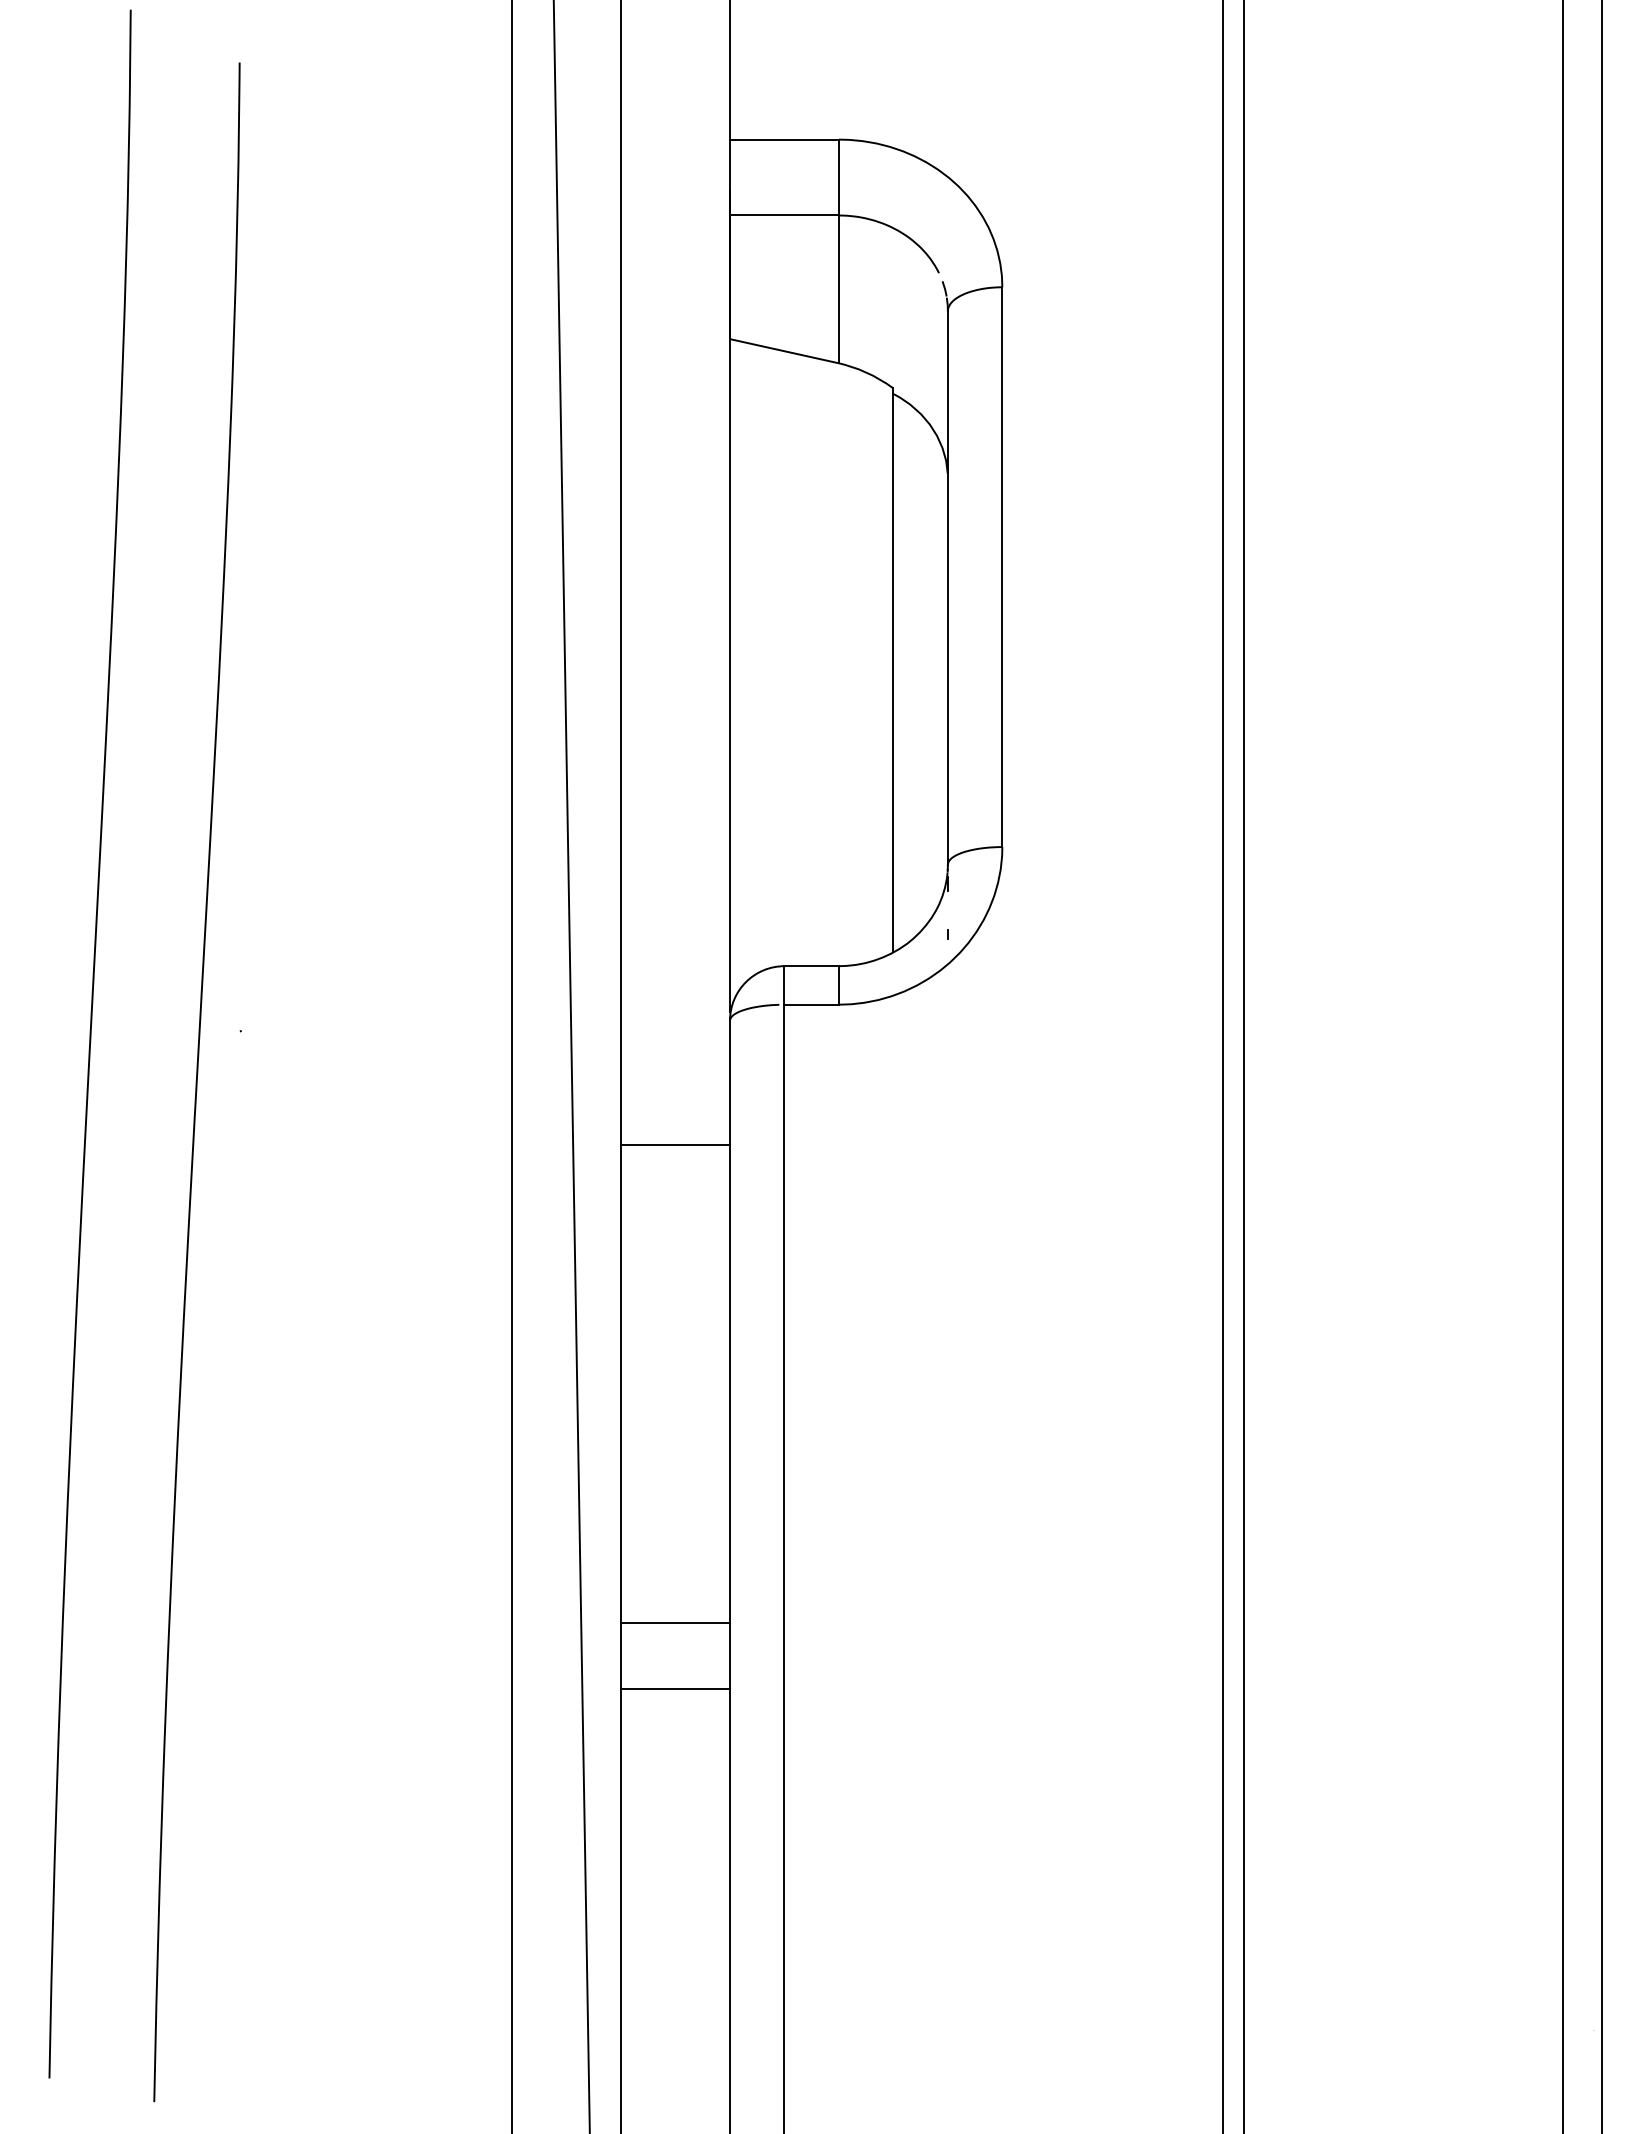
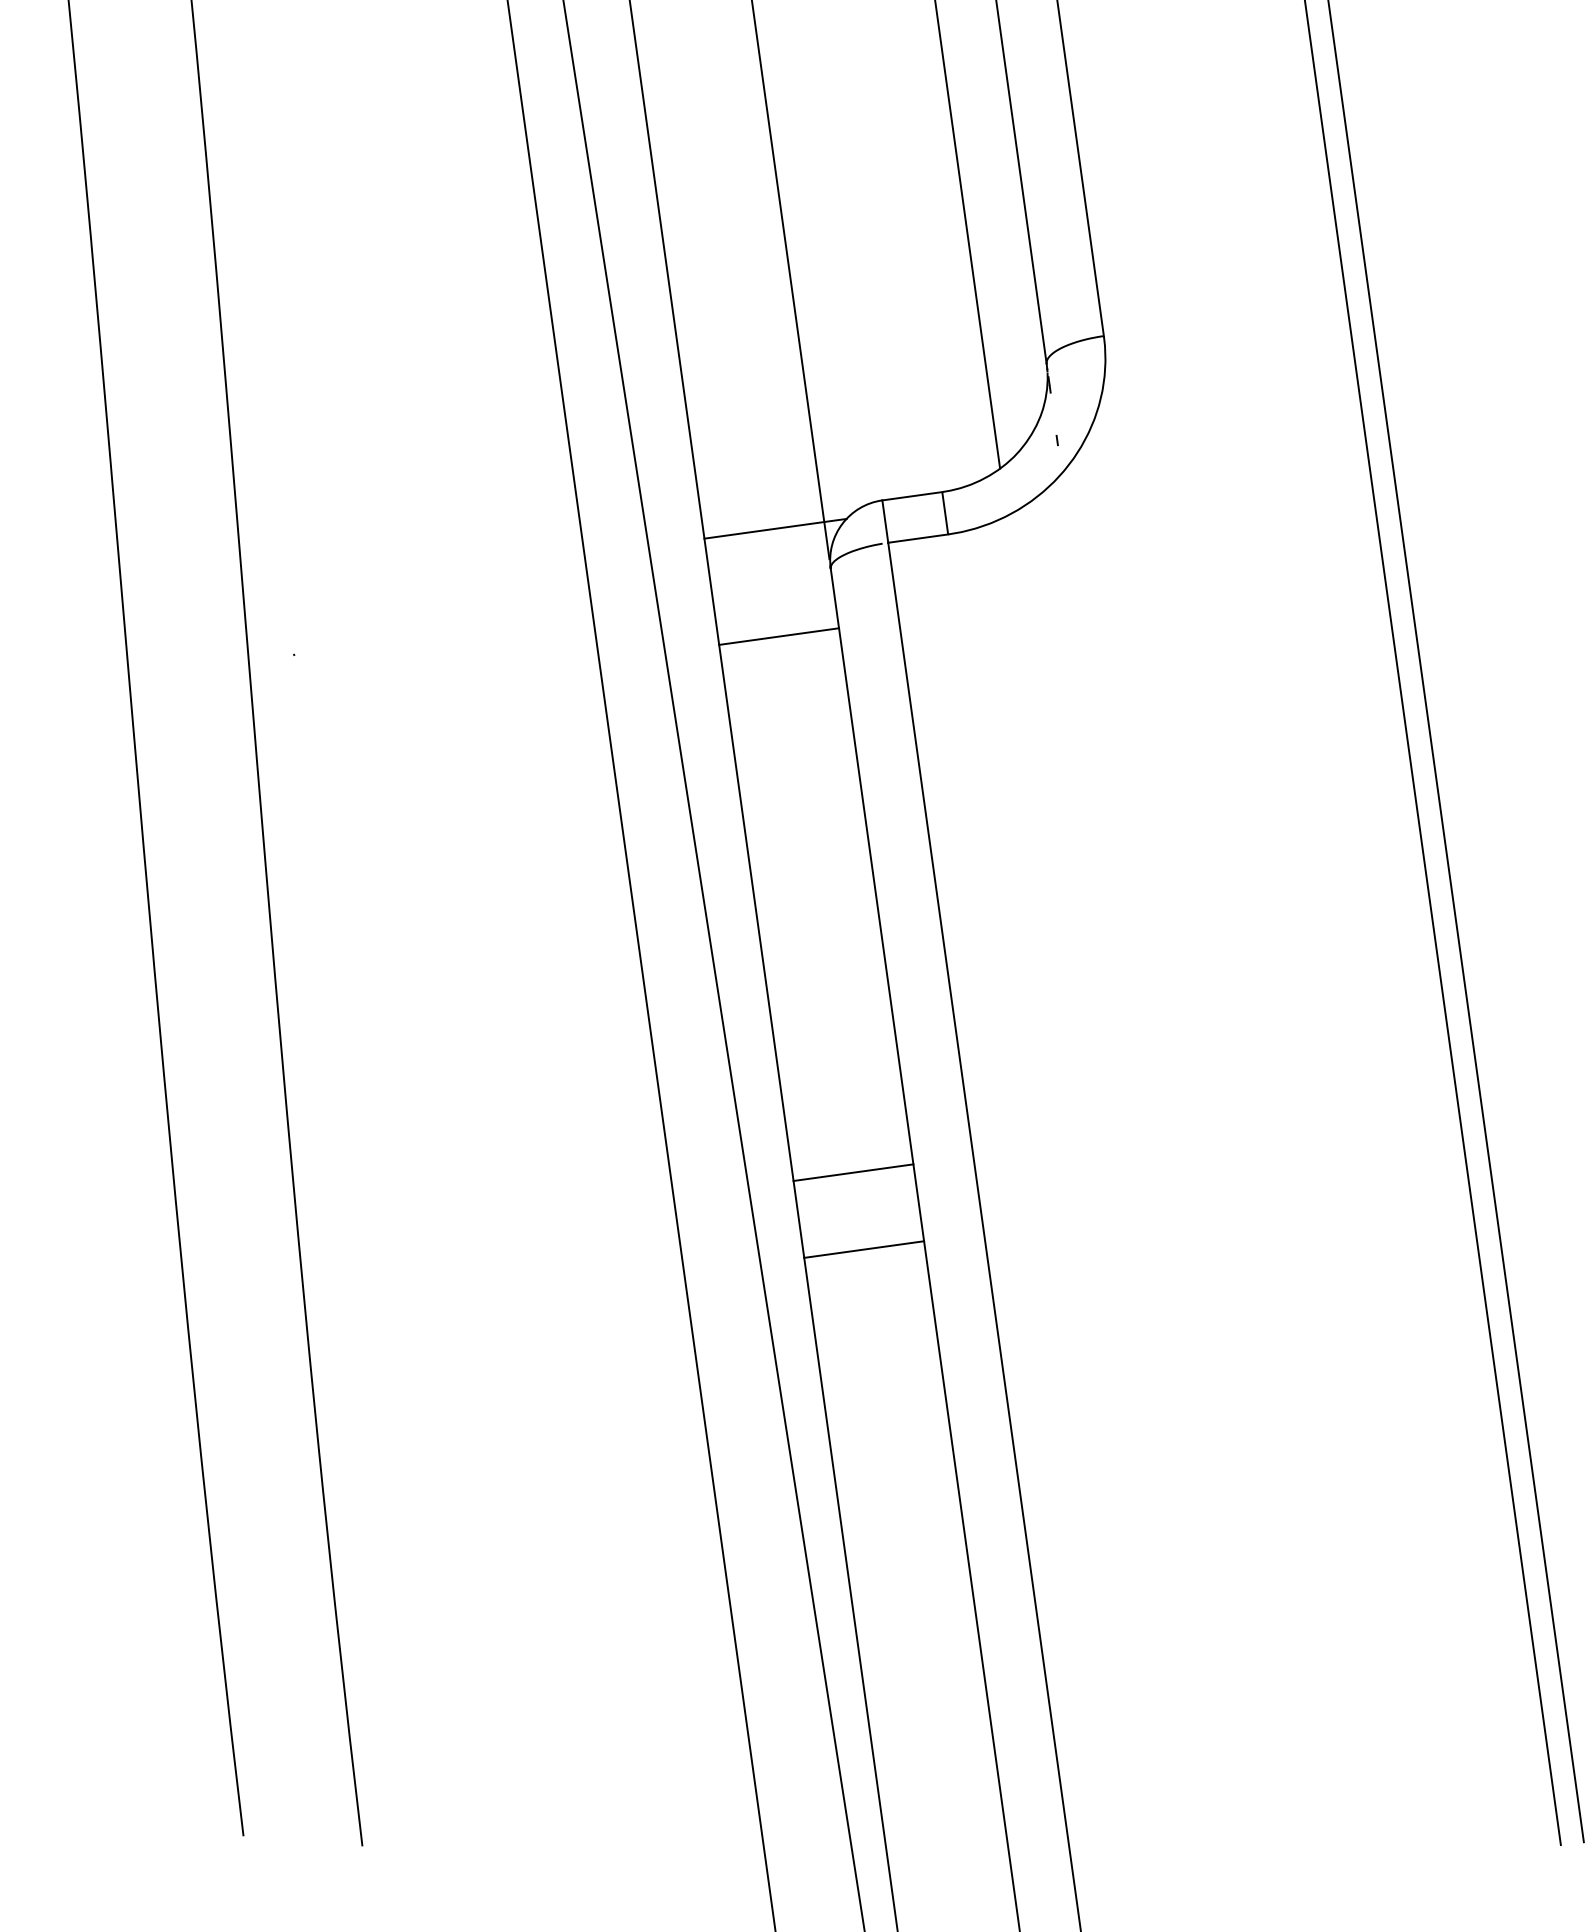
line: (685, 978) -> (775, 529), added
line: (675, 1144) -> (779, 636), moved
line: (675, 1623) -> (853, 1173), moved
line: (675, 1689) -> (864, 1250), moved

